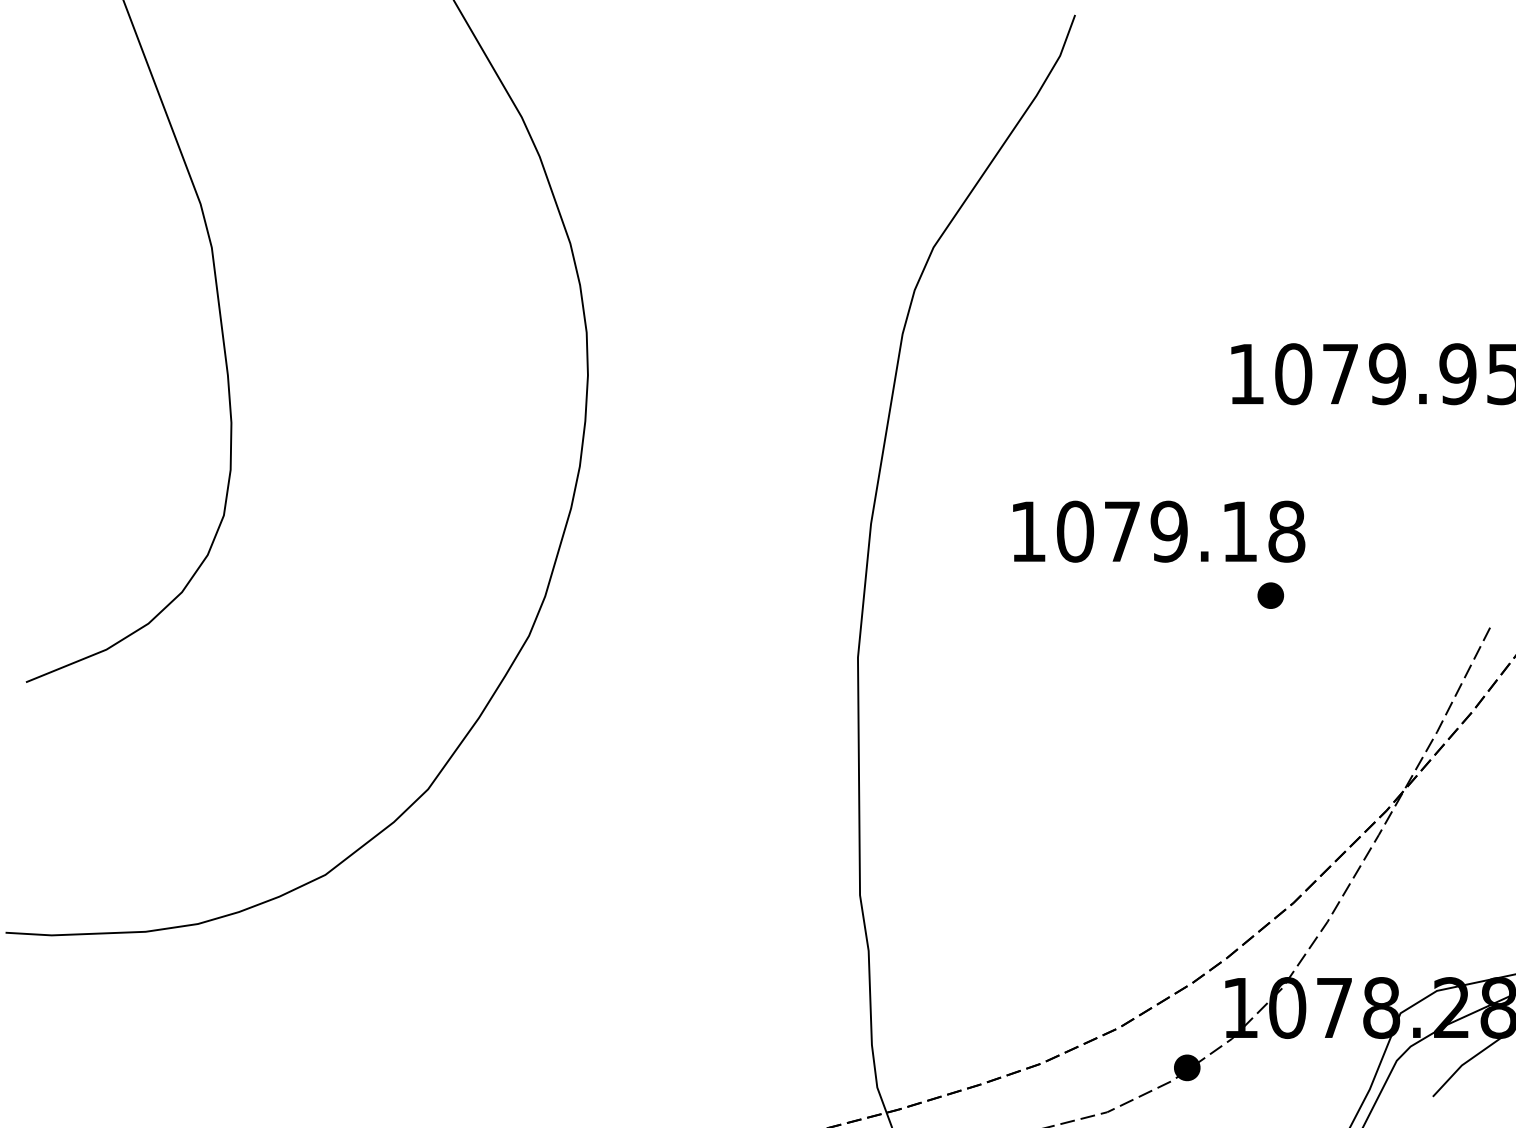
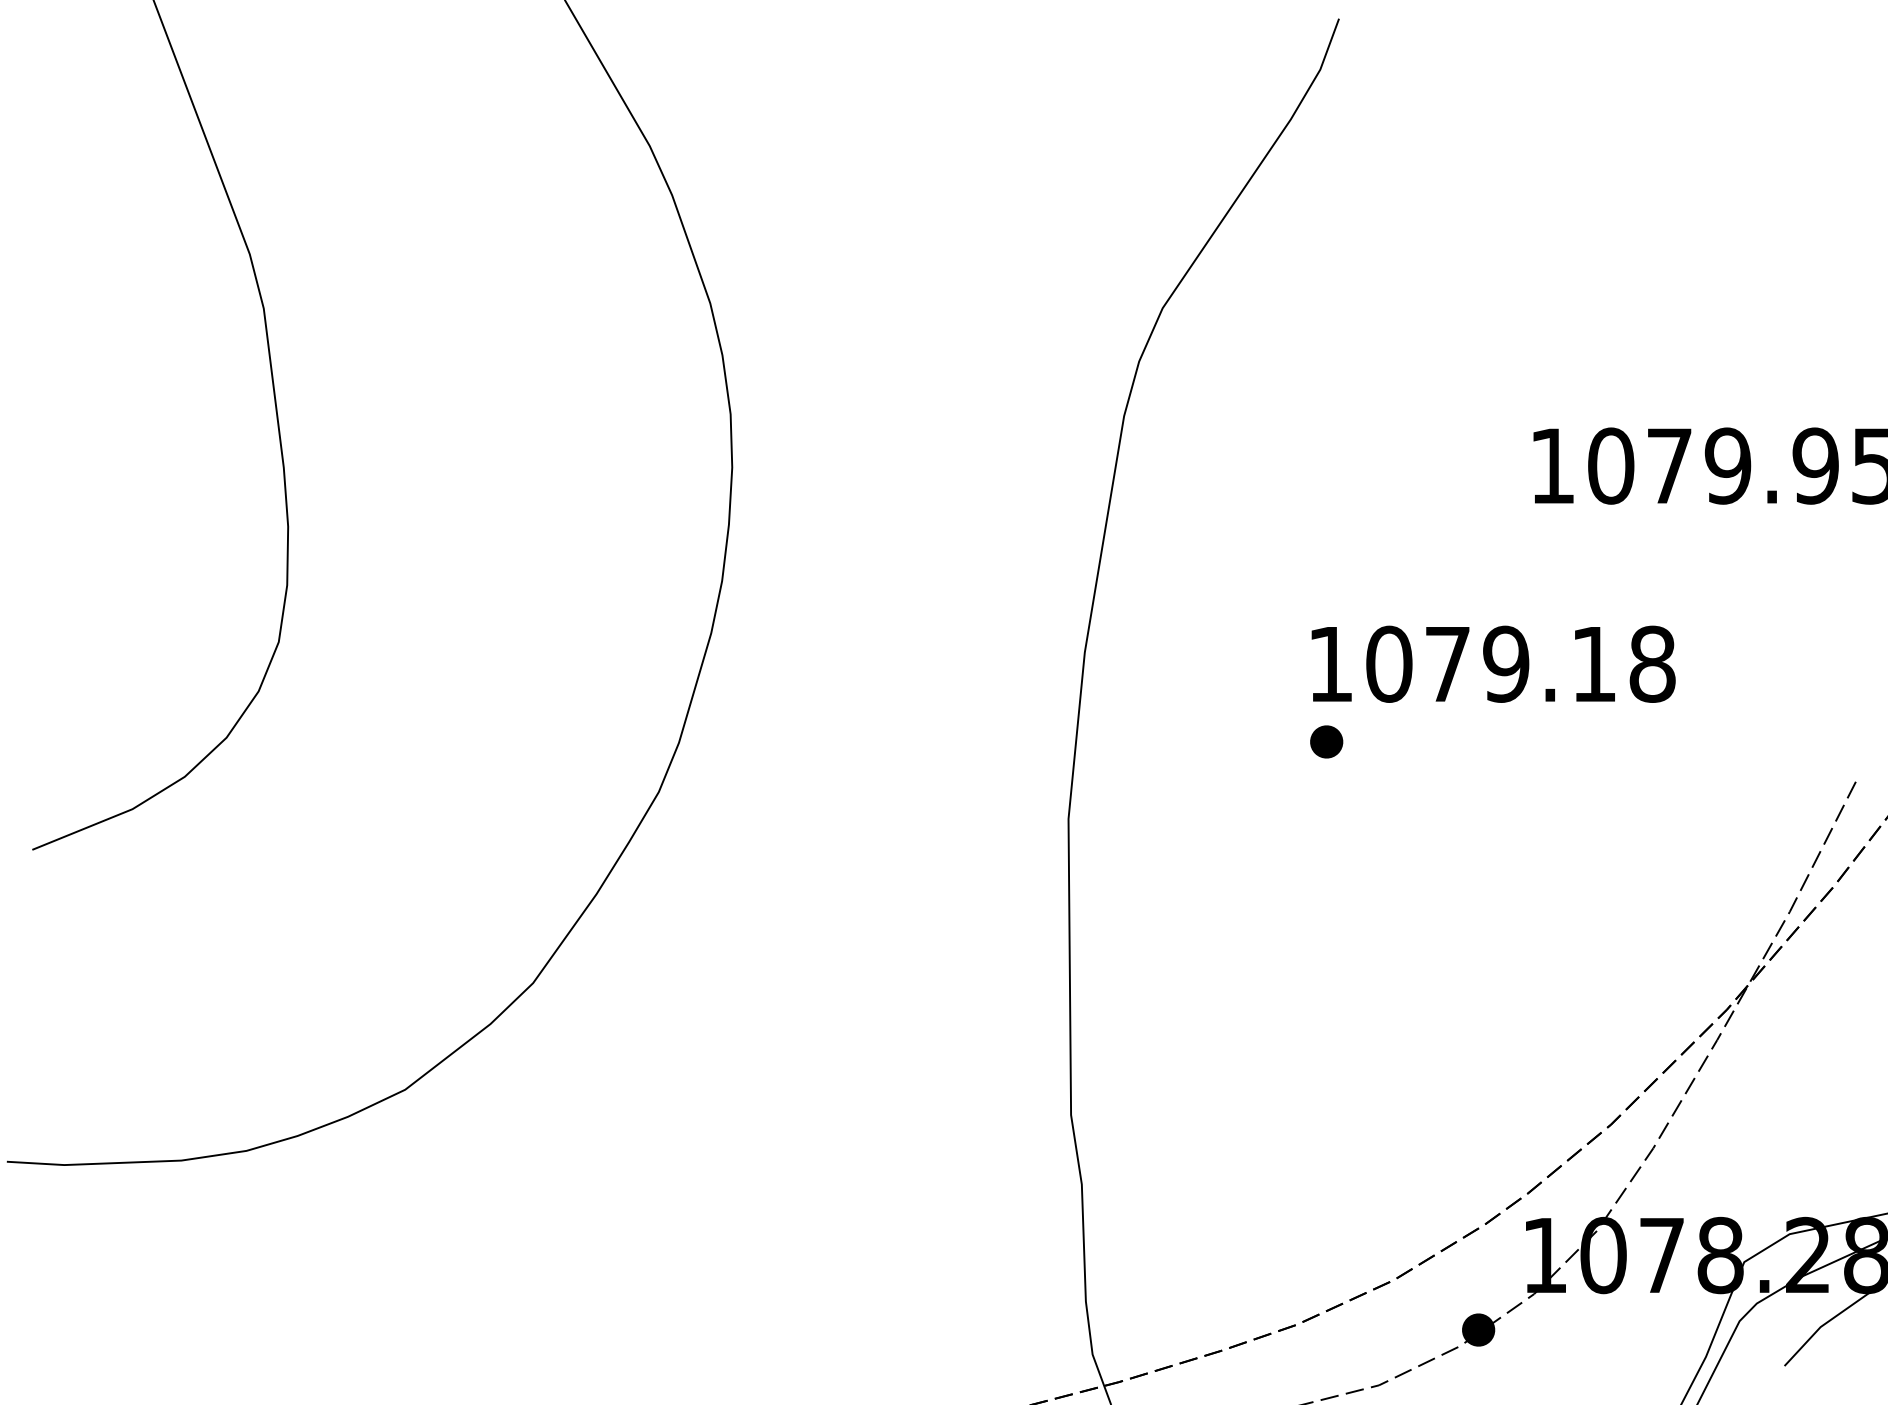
text: (1159, 531) -> (1493, 663), moved
part: (1270, 595) -> (1326, 741), moved

